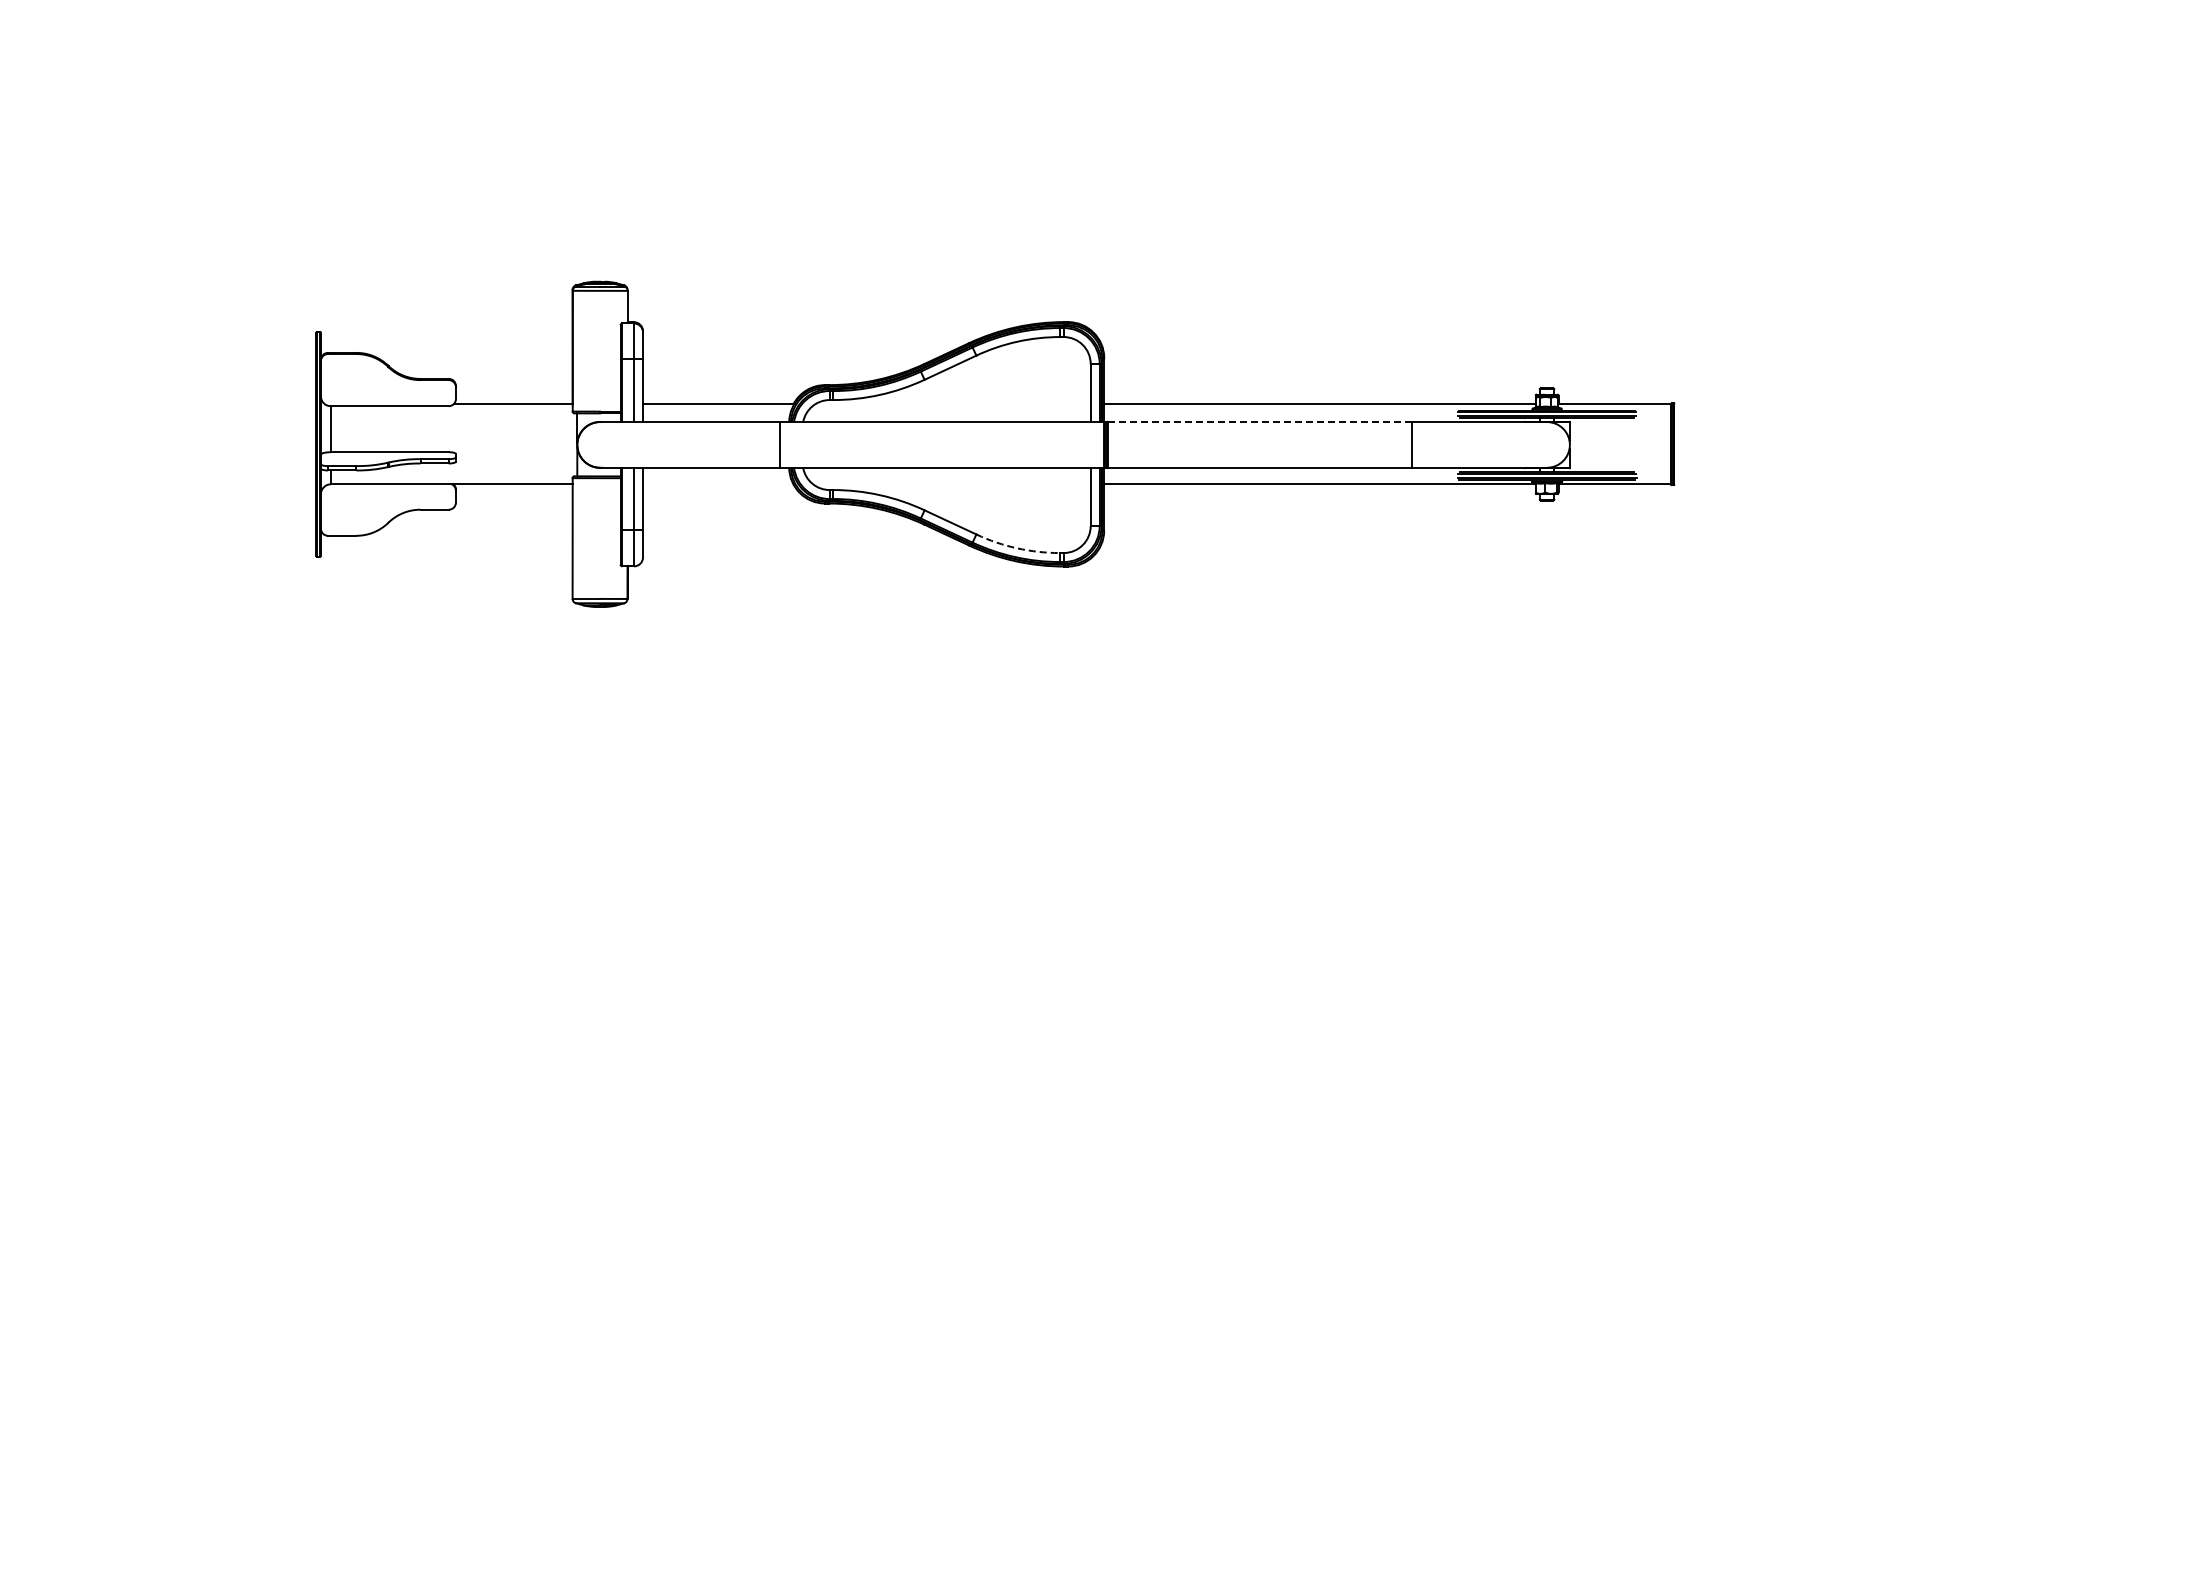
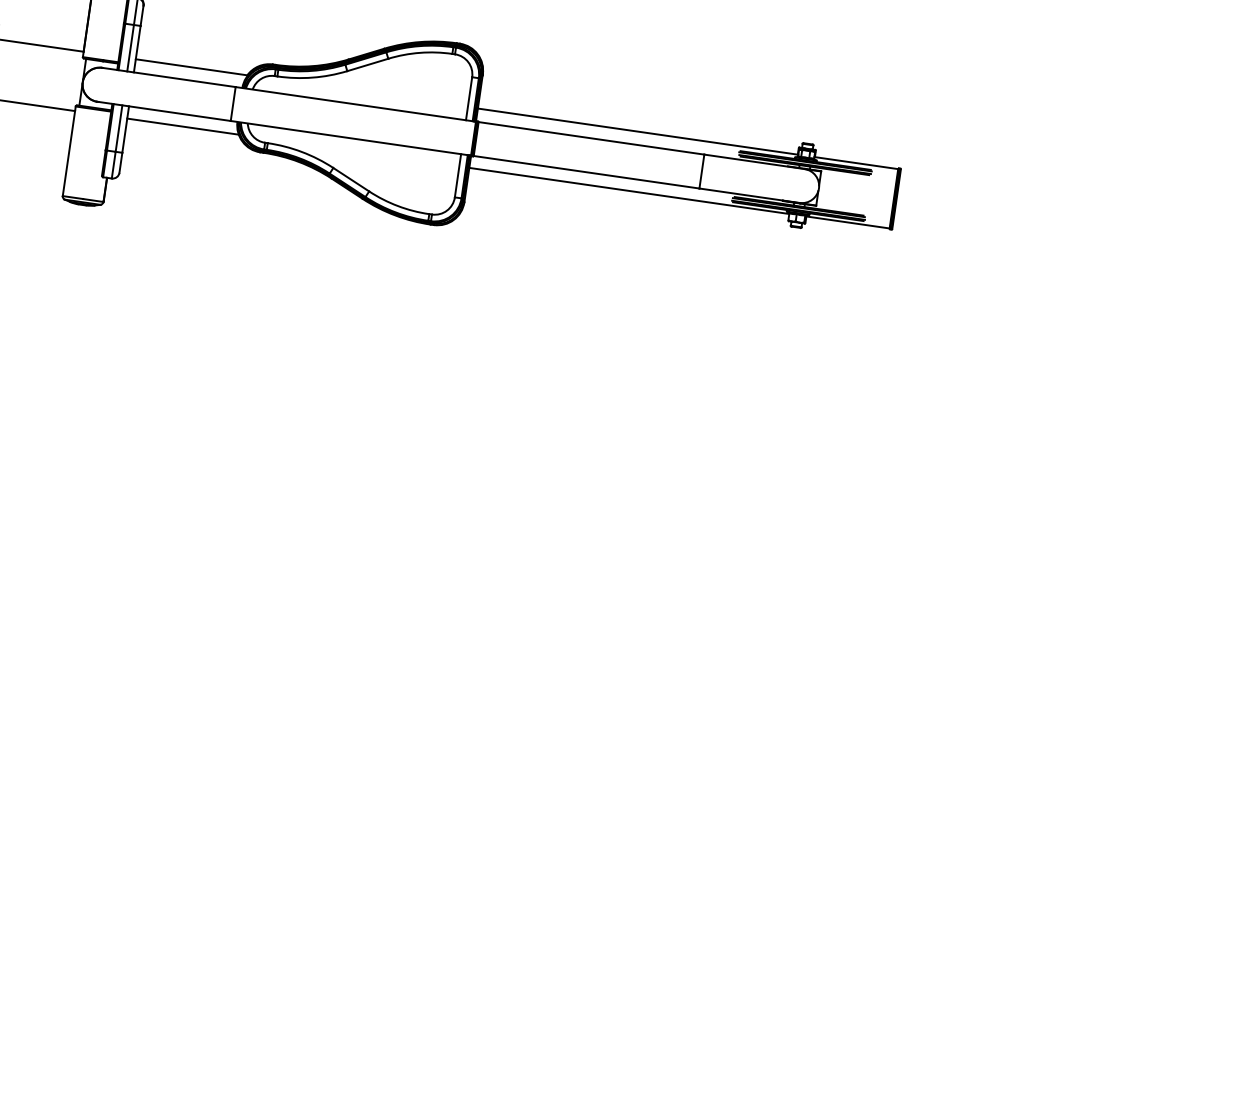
line: (1259, 422) -> (591, 138), dashed -> solid
line: (718, 484) -> (183, 126), added
arc: (1017, 548) -> (398, 206), dashed -> solid

